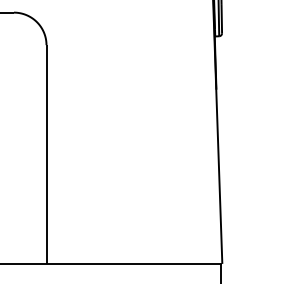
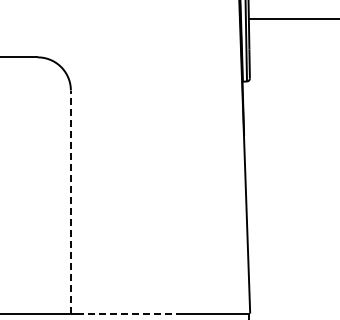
line: (46, 154) -> (70, 202), solid -> dashed
line: (103, 263) -> (128, 313), solid -> dashed

